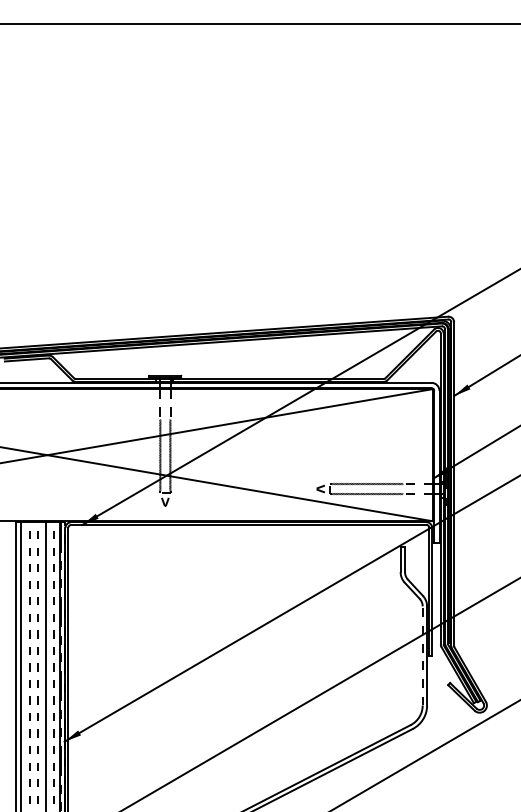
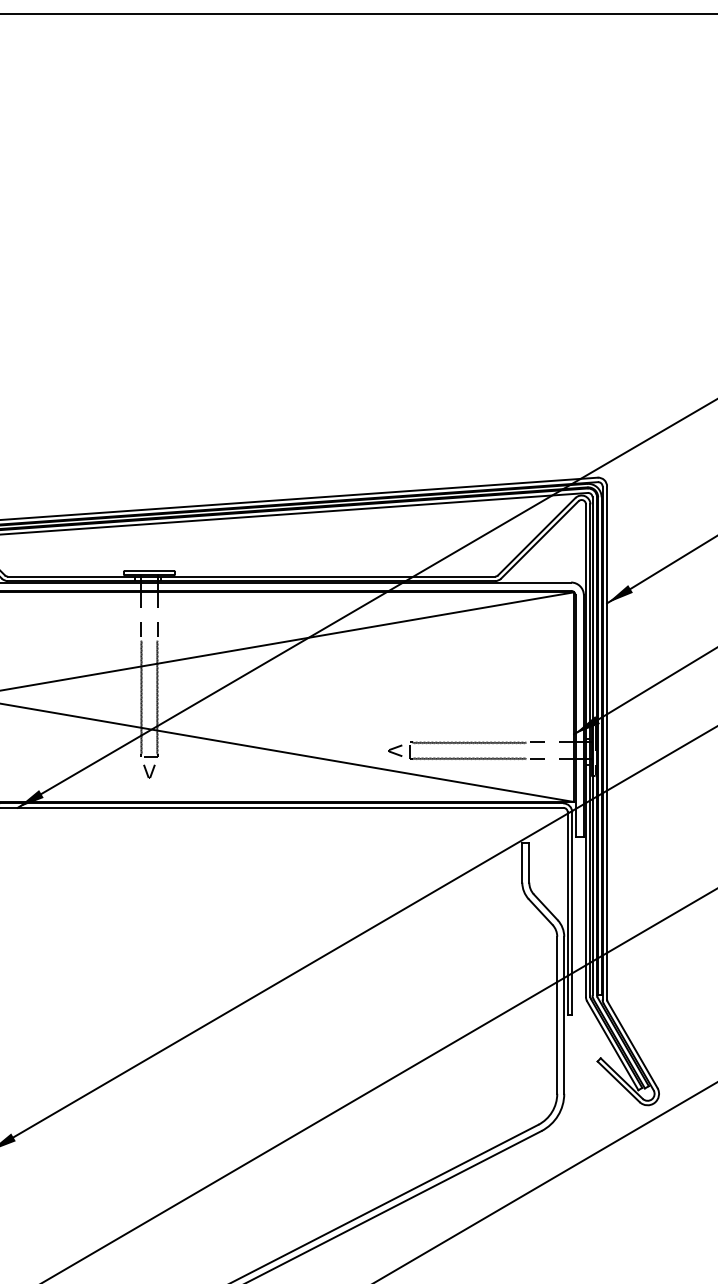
line: (422, 655) -> (556, 1014), dashed -> solid

